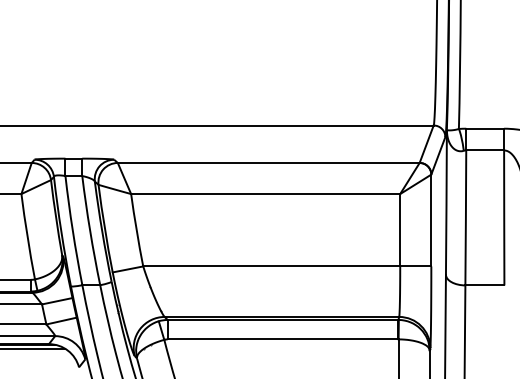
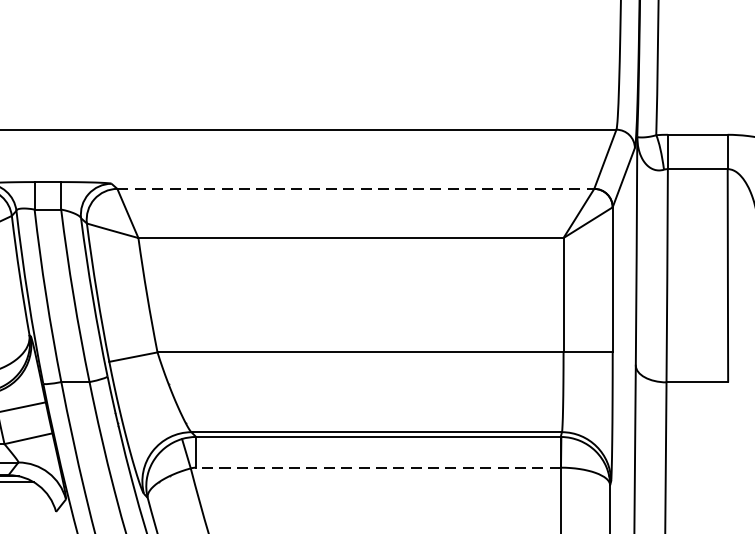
line: (268, 162) -> (355, 188), solid -> dashed
line: (282, 339) -> (377, 467), solid -> dashed

